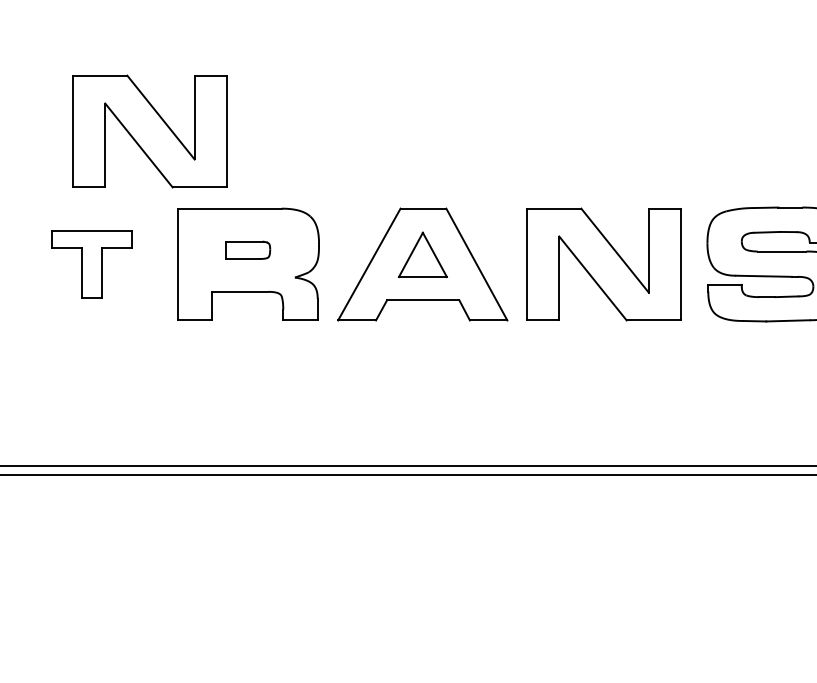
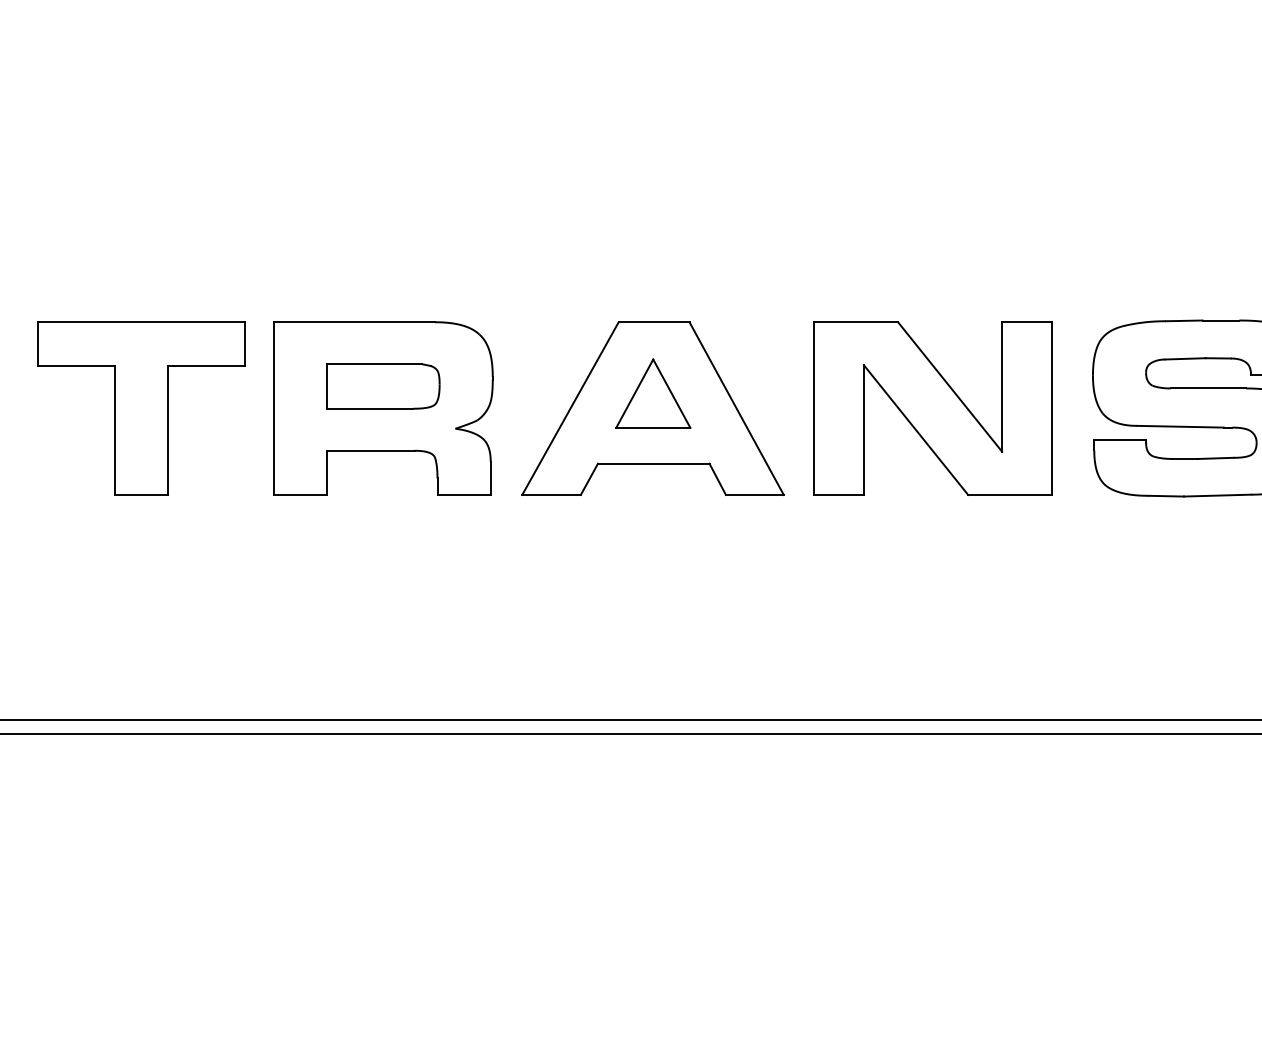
part: (149, 131) -> (230, 202), removed
part: (248, 250) -> (383, 386), size x1.67
part: (91, 264) -> (141, 408), size x1.67

